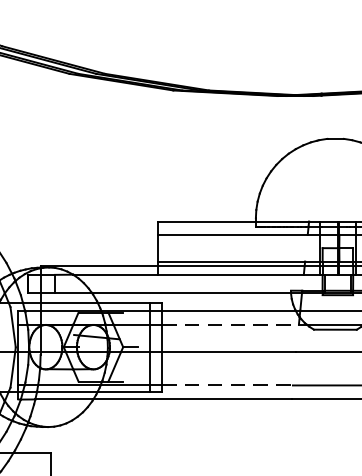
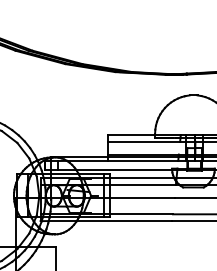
line: (229, 323) -> (142, 184), dashed -> solid
line: (227, 385) -> (141, 214), dashed -> solid

